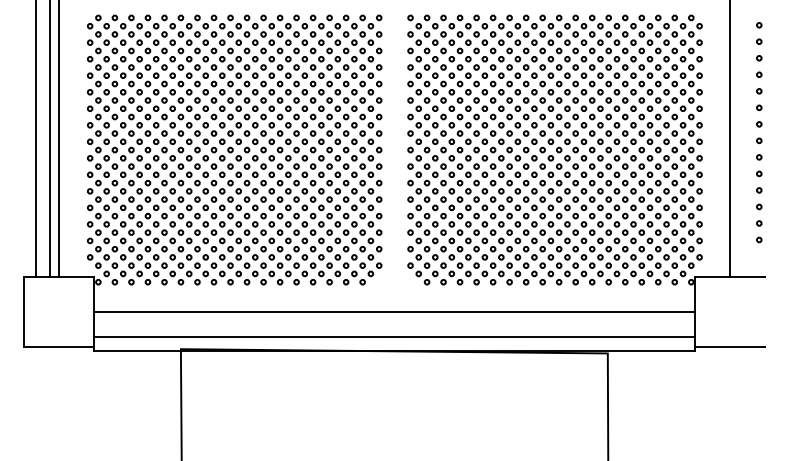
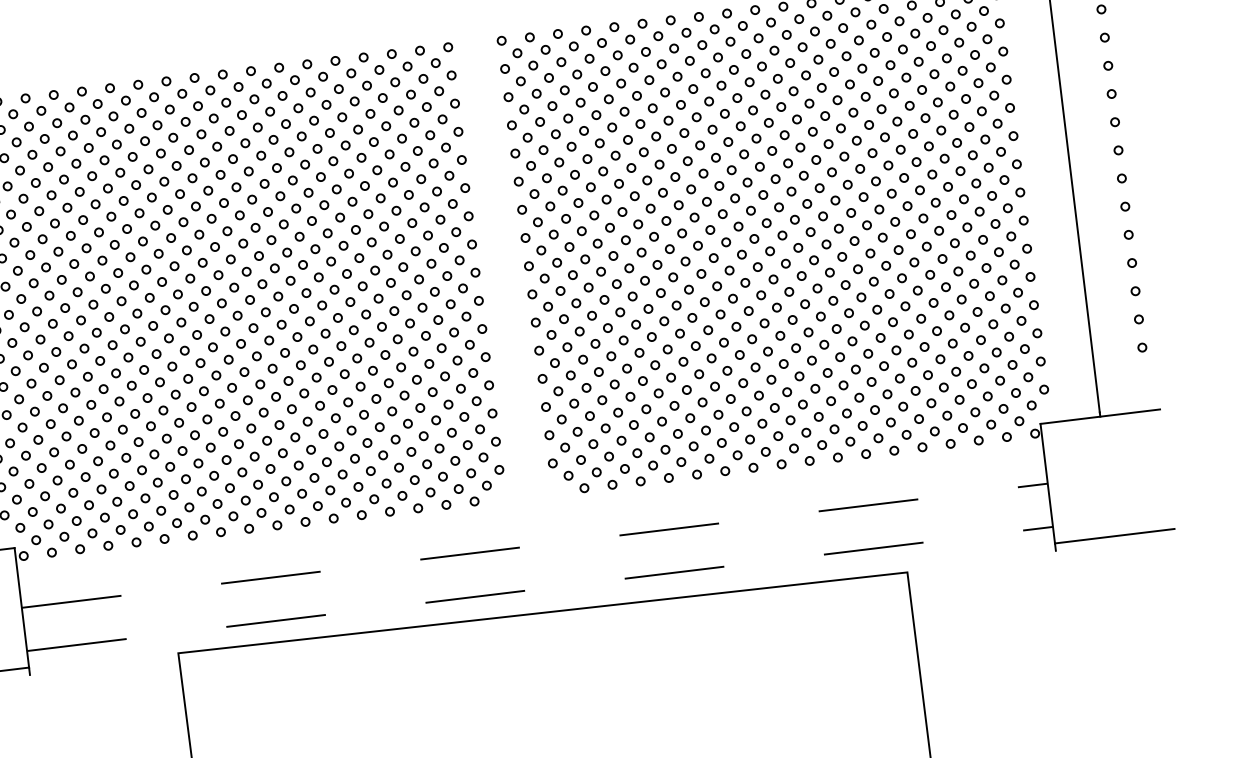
line: (394, 312) -> (535, 546), solid -> dashed
line: (394, 337) -> (540, 589), solid -> dashed
line: (394, 351) -> (543, 613), removed

